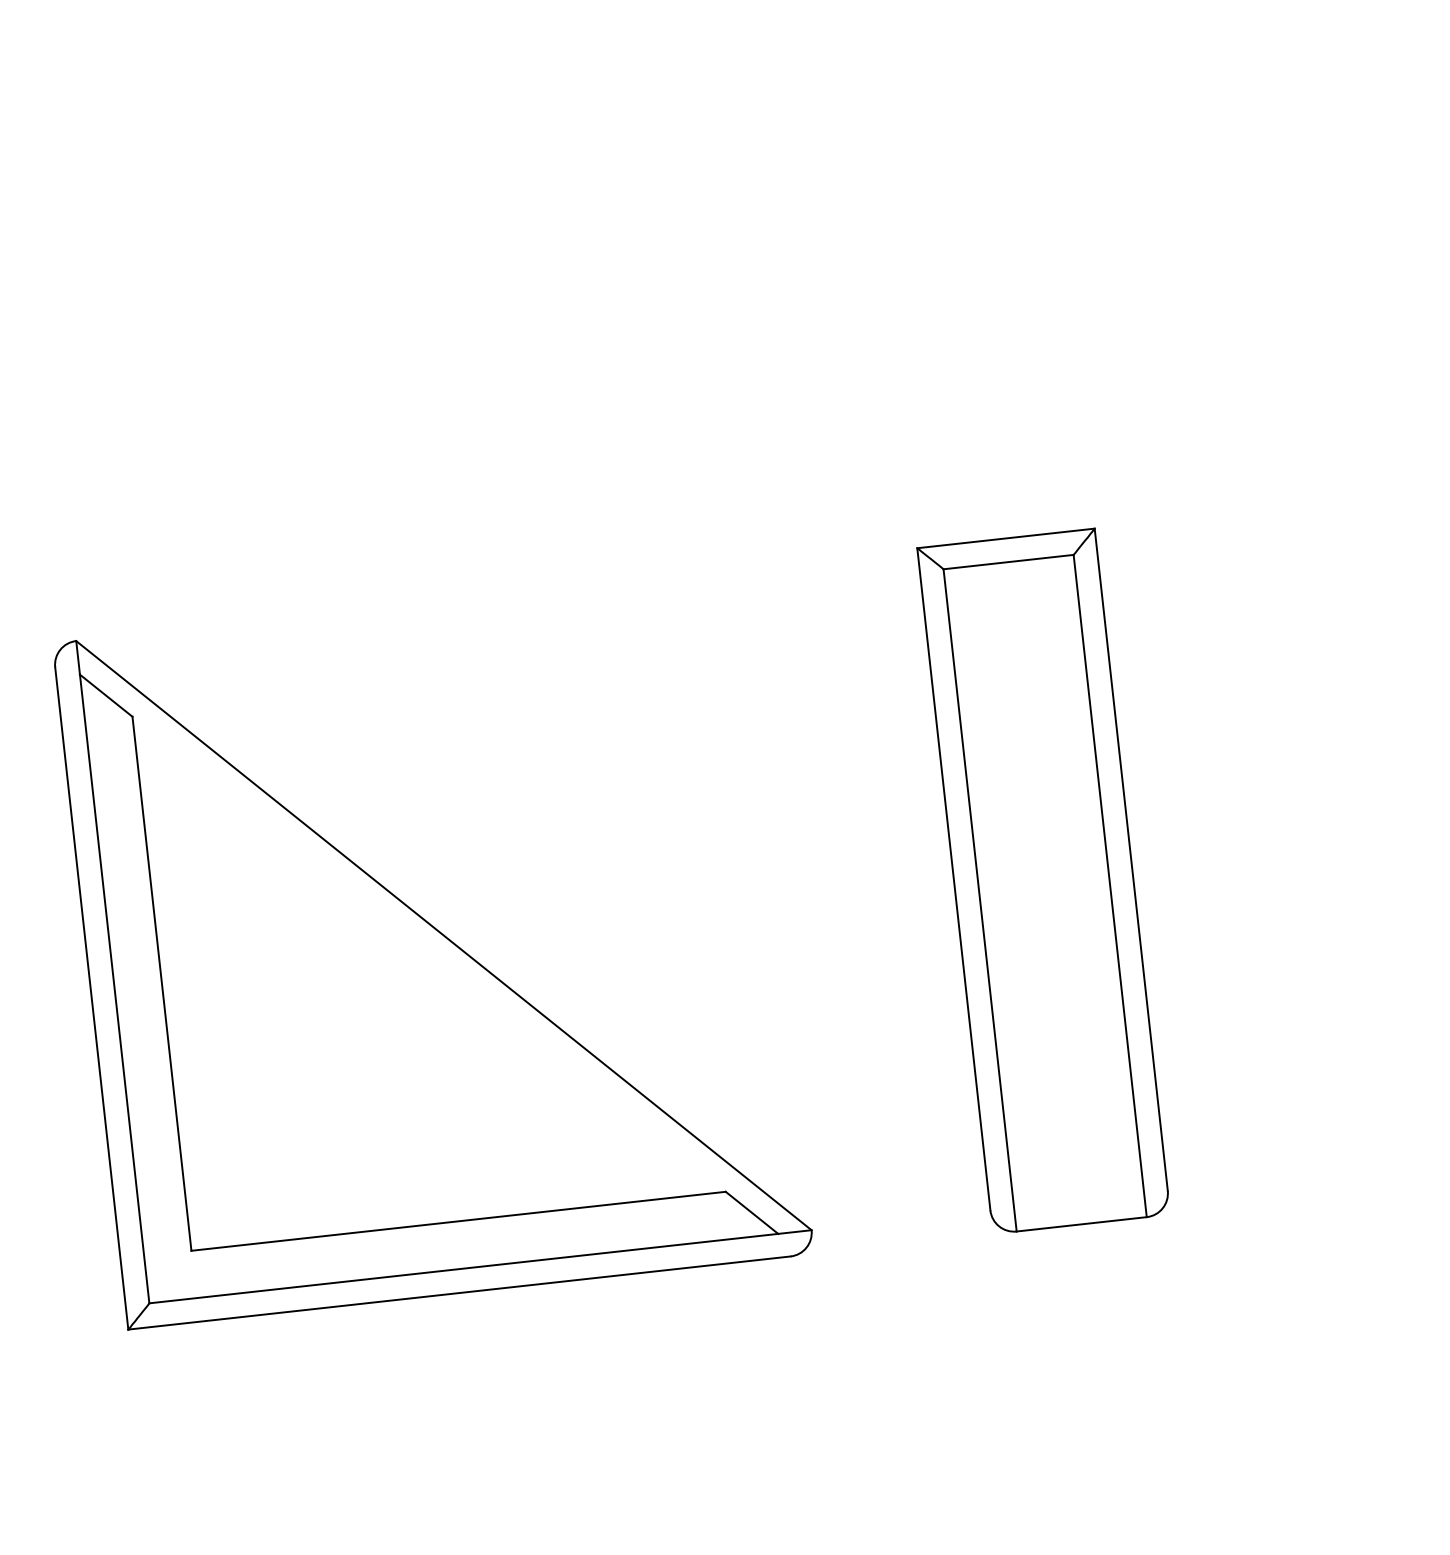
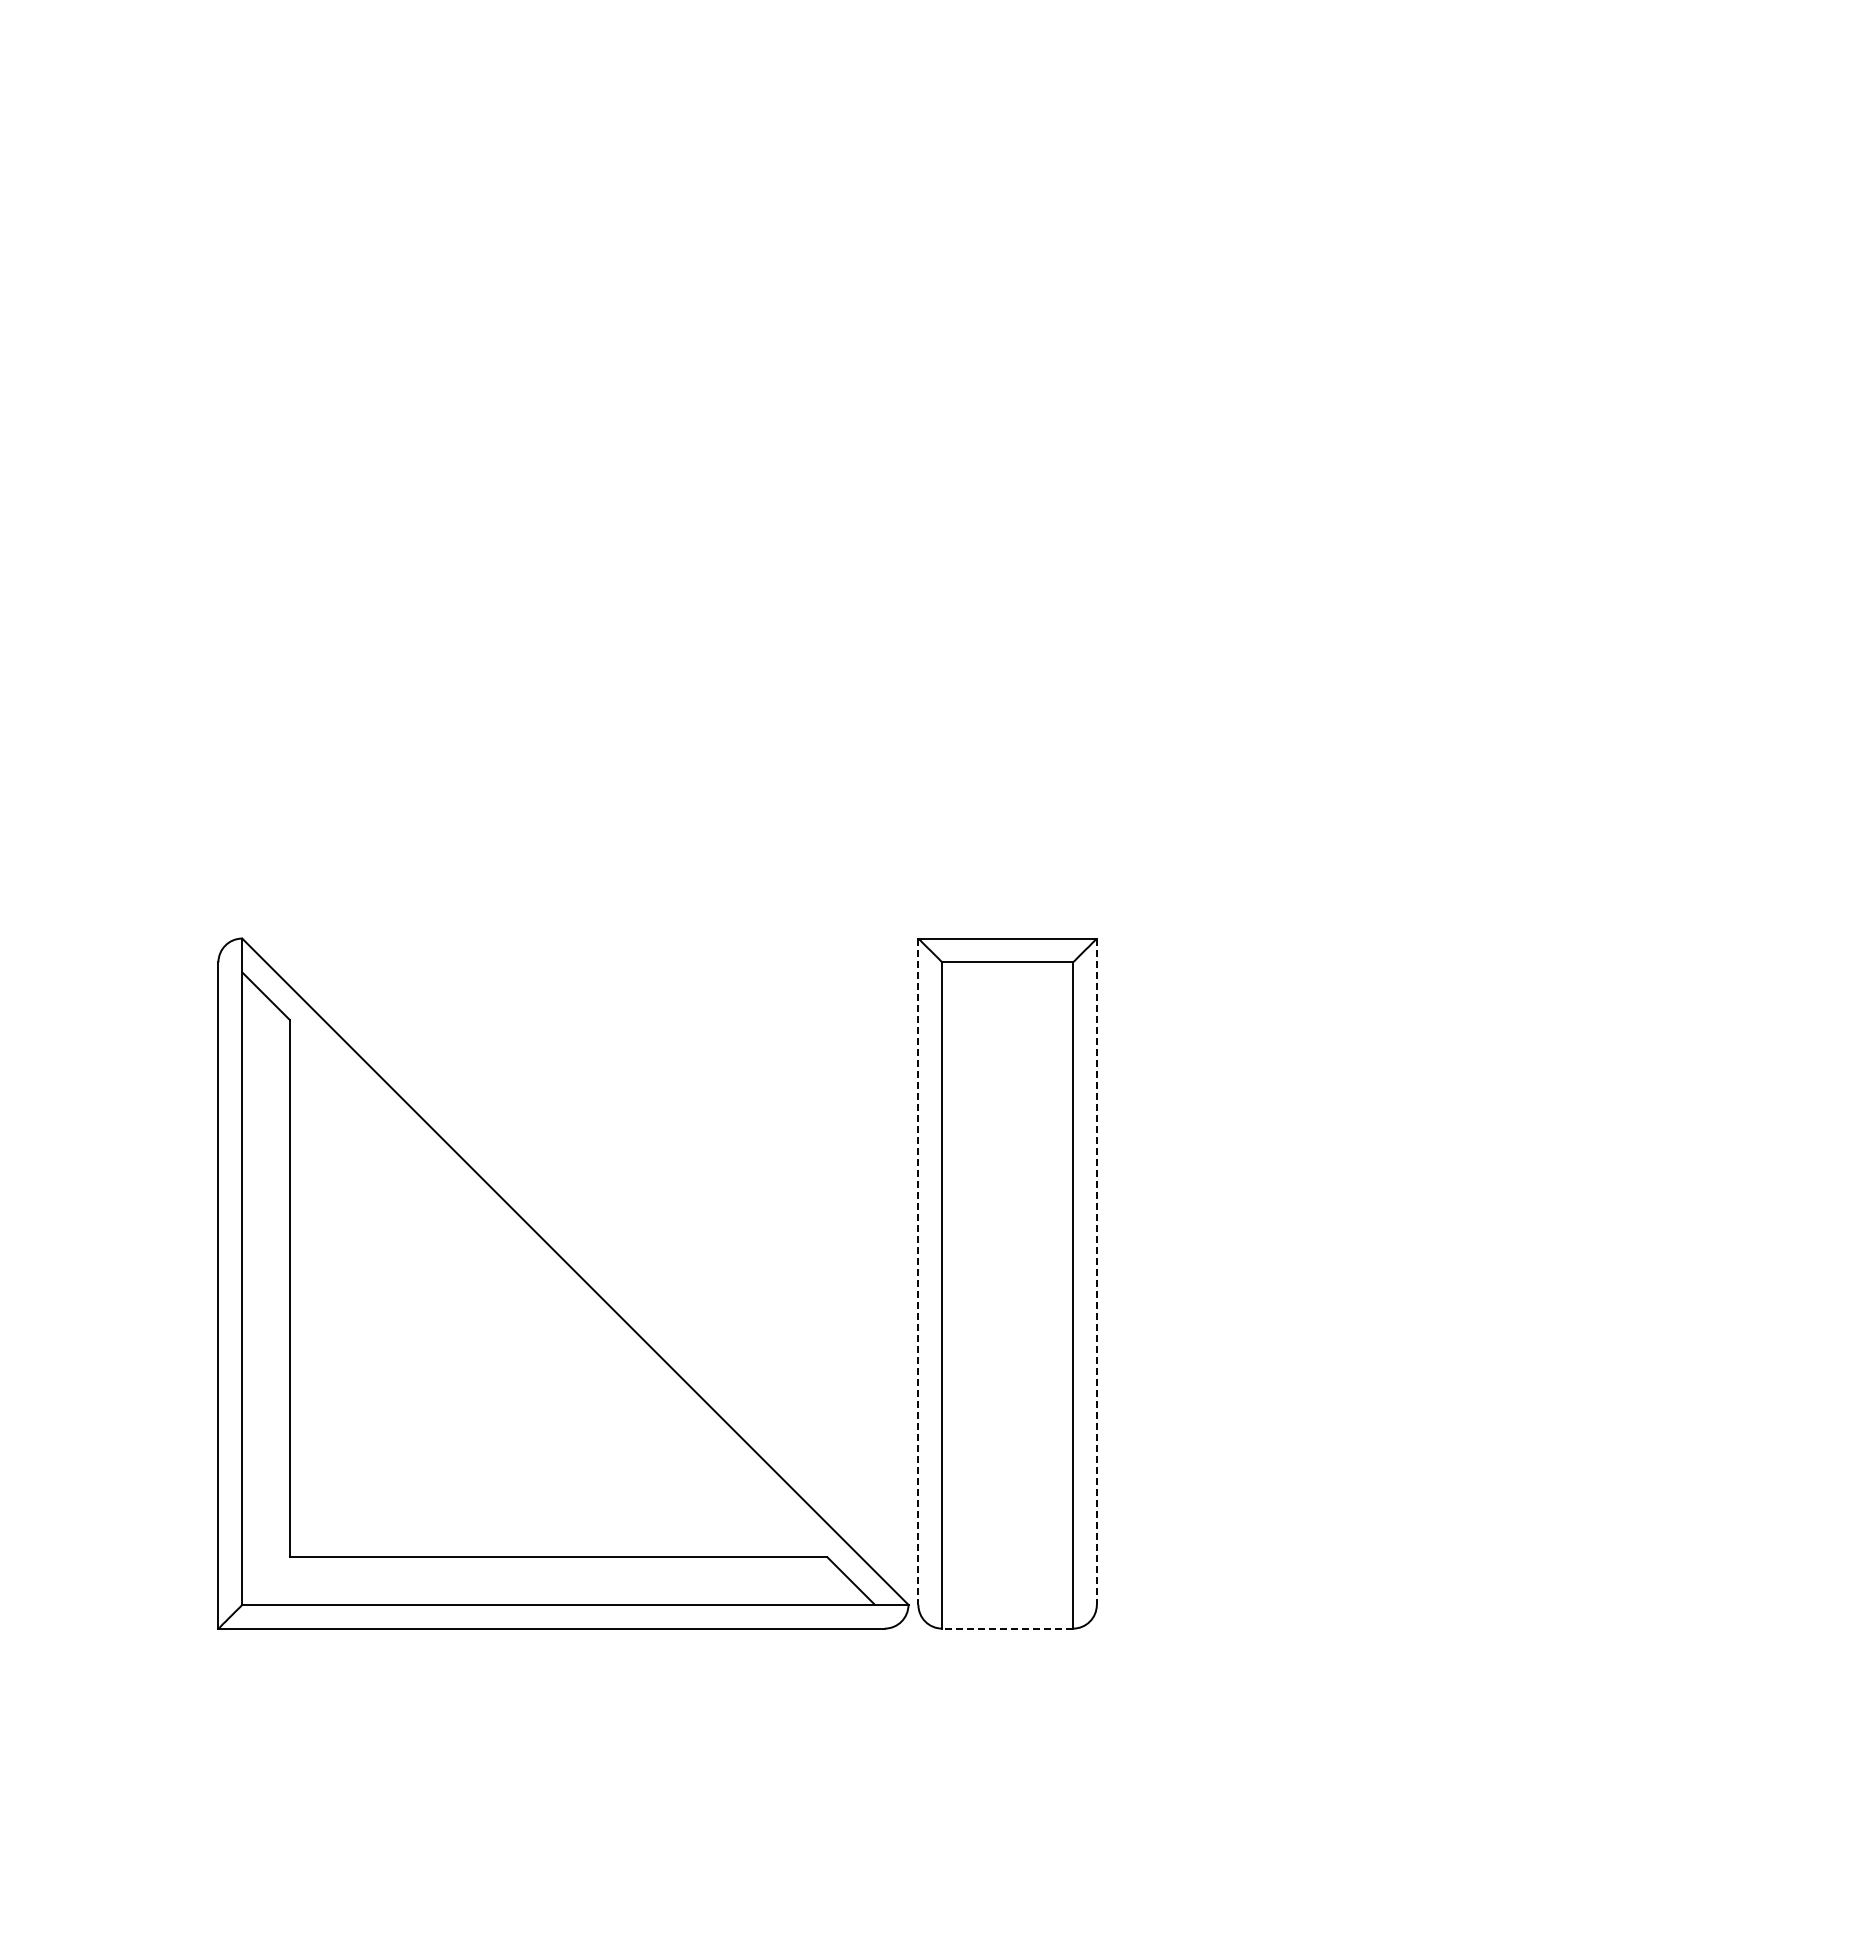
line: (1130, 860) -> (1096, 1272), solid -> dashed
line: (954, 880) -> (918, 1272), solid -> dashed
part: (433, 948) -> (563, 1283), moved
line: (1081, 1224) -> (1007, 1628), solid -> dashed

